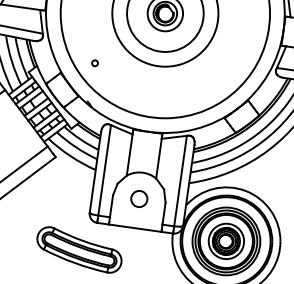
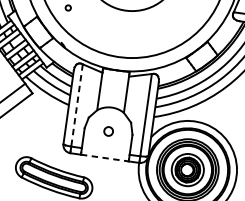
line: (104, 170) -> (76, 105), solid -> dashed
circle: (139, 198) -> (108, 131), size x0.6
line: (135, 228) -> (105, 158), solid -> dashed

